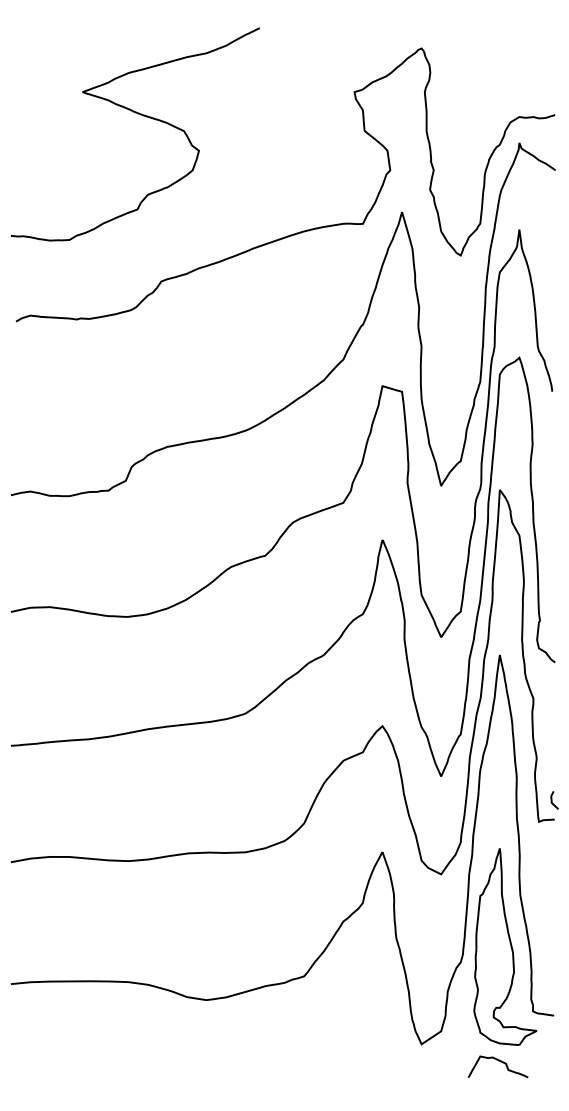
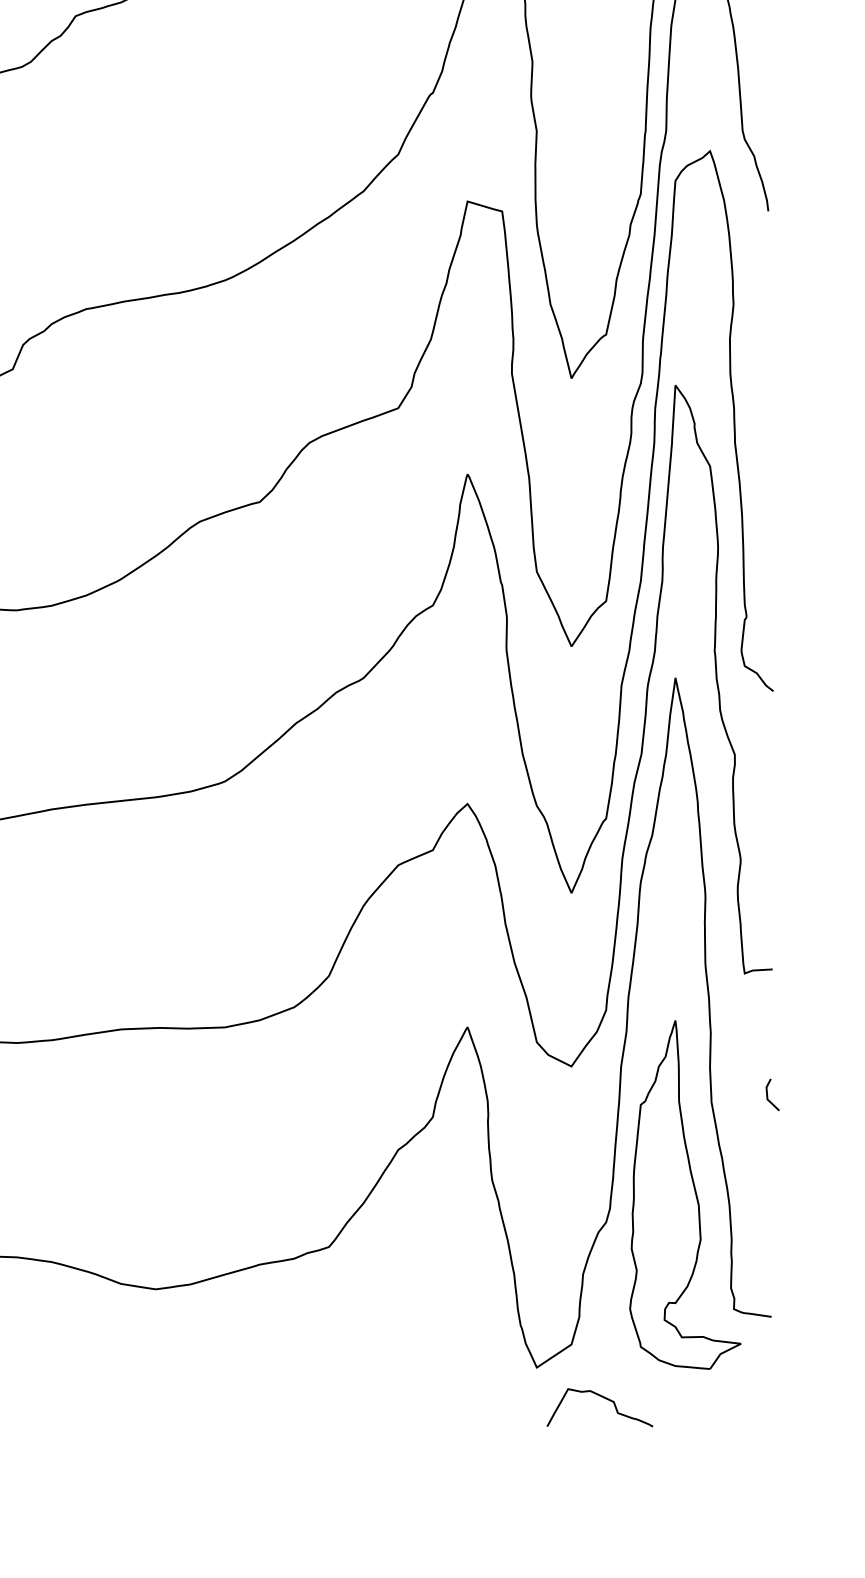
line: (552, 800) -> (768, 1095), moved
curve: (500, 1062) -> (603, 1399), moved

